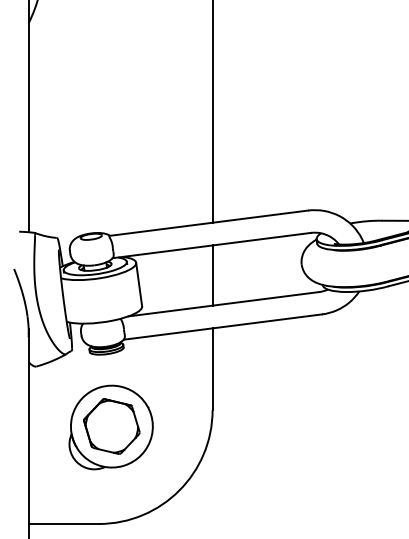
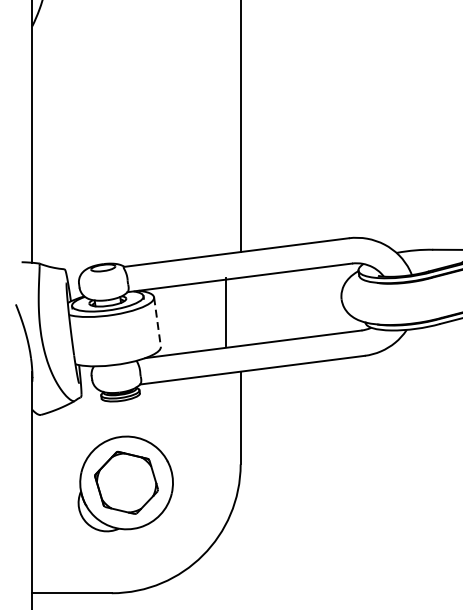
line: (212, 275) -> (225, 311), moved
line: (139, 284) -> (157, 321), solid -> dashed

